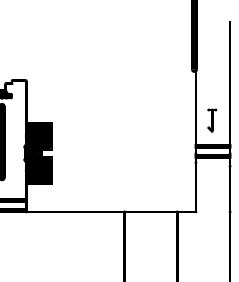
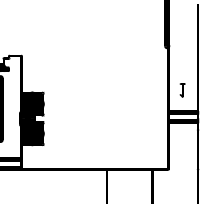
part: (212, 120) -> (182, 90), size x0.7

